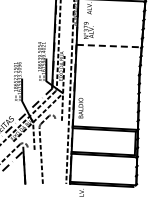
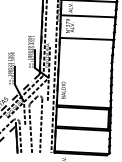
line: (110, 18) -> (88, 16), added
line: (109, 46) -> (87, 39), dashed -> solid
line: (53, 150) -> (40, 125), added
line: (28, 165) -> (20, 137), added

